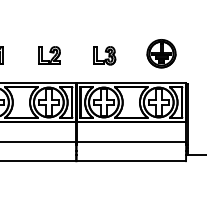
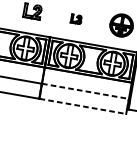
part: (104, 55) -> (76, 18), size x0.6
line: (131, 142) -> (85, 91), solid -> dashed
line: (131, 161) -> (82, 106), solid -> dashed

